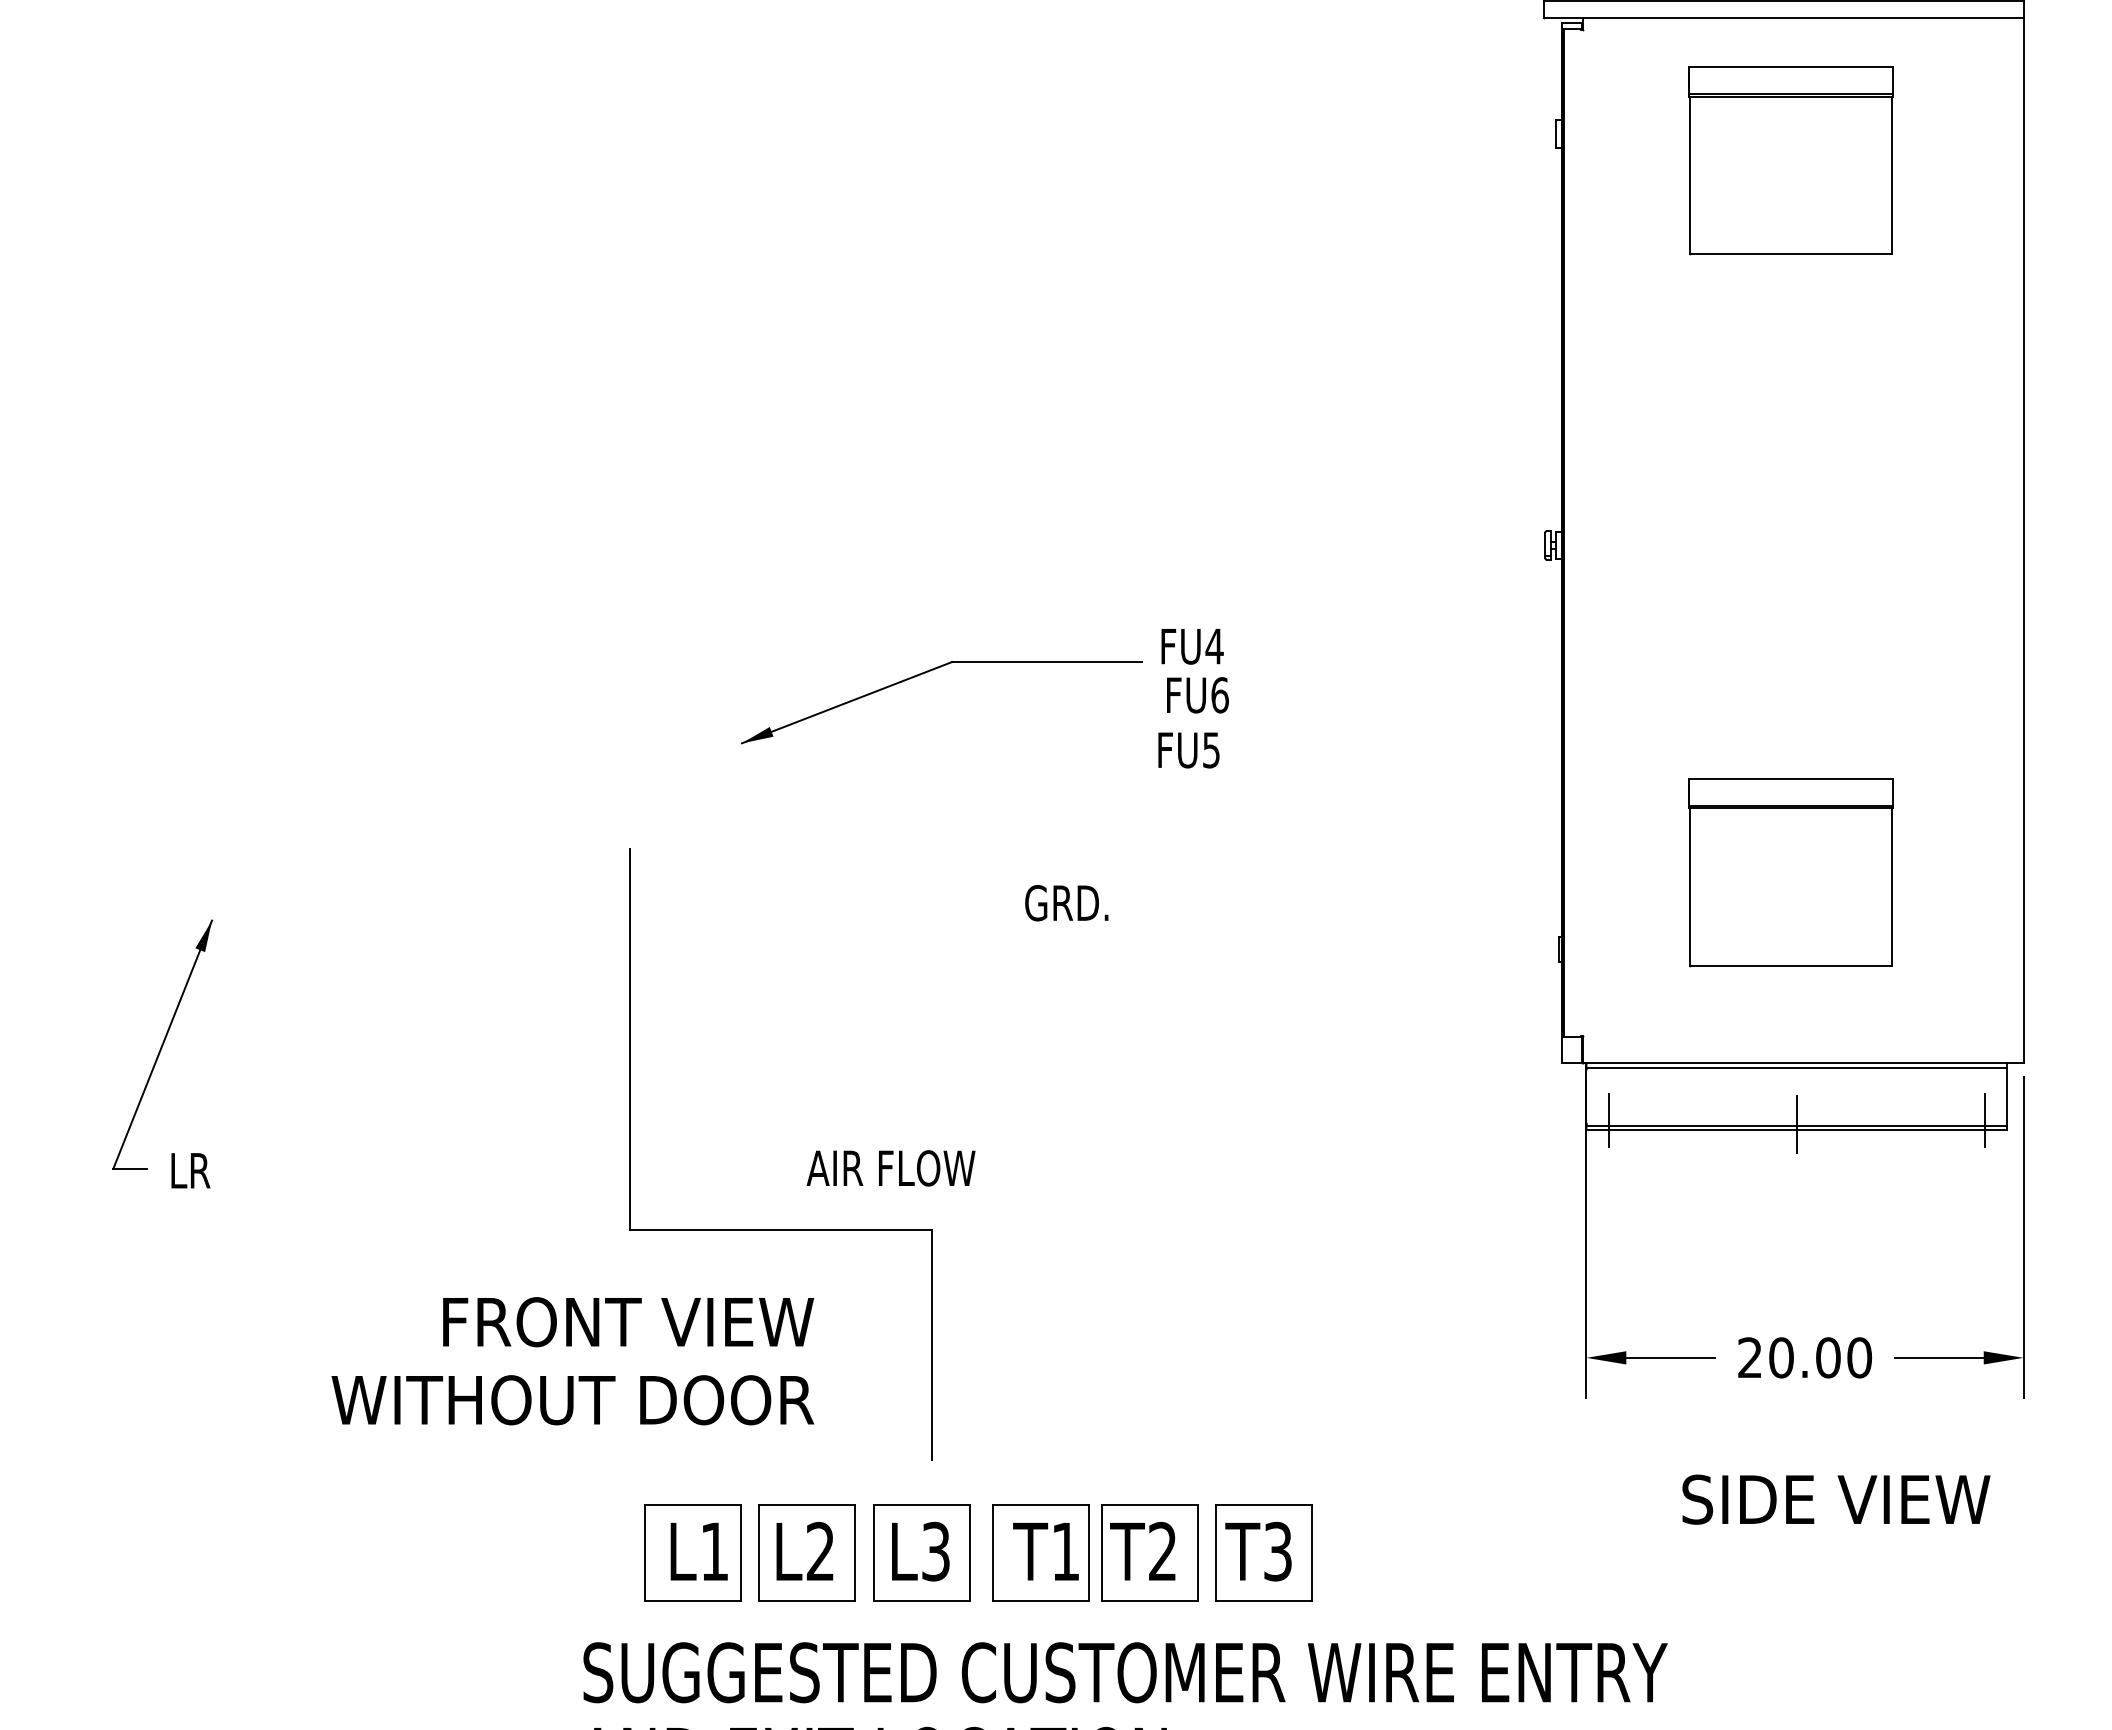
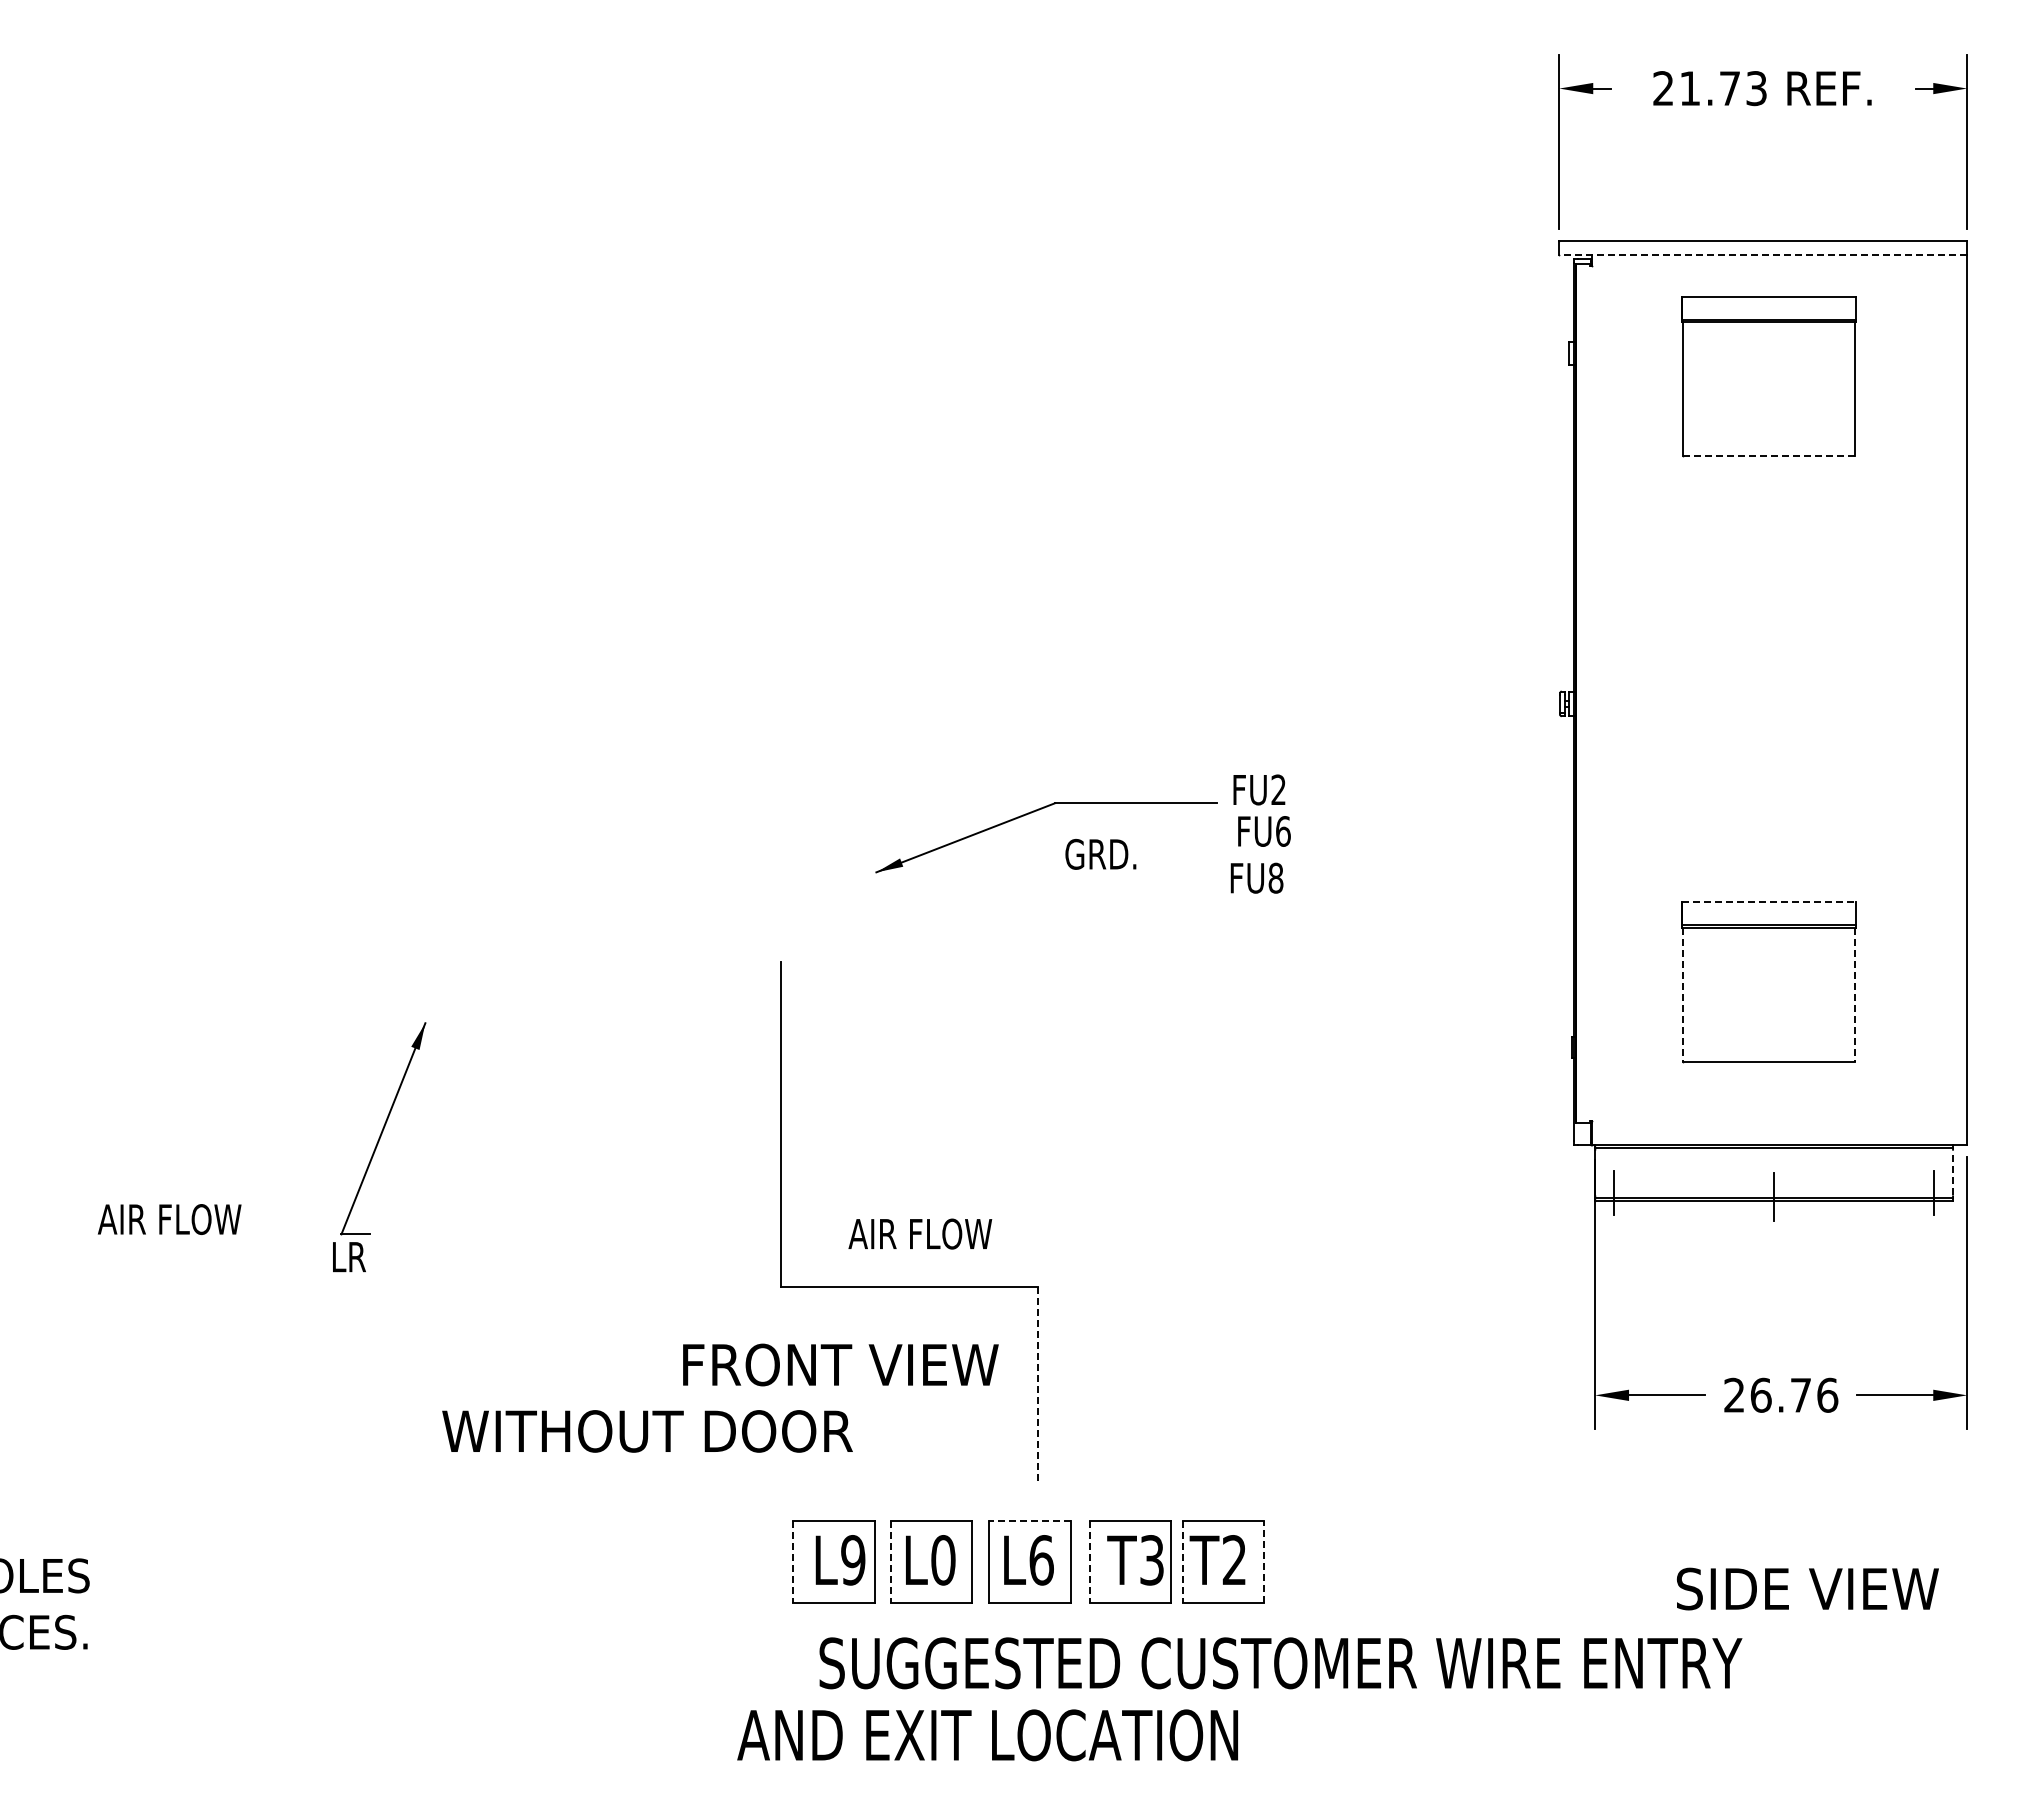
line: (1784, 17) -> (1763, 254), solid -> dashed
line: (1791, 253) -> (1769, 455), solid -> dashed
text: (1214, 645) -> (1278, 789), FU4 -> FU2
text: (1210, 749) -> (1275, 877), FU5 -> FU8
line: (1791, 778) -> (1769, 902), solid -> dashed
line: (1690, 888) -> (1683, 995), solid -> dashed
line: (1892, 888) -> (1855, 995), solid -> dashed
text: (1066, 903) -> (1100, 854), moved
line: (2007, 1096) -> (1953, 1172), solid -> dashed
text: (891, 1167) -> (920, 1233), moved
text: (190, 1171) -> (349, 1257), moved
text: (628, 1321) -> (840, 1364), moved
line: (932, 1345) -> (1038, 1384), solid -> dashed
text: (1820, 1356) -> (1794, 1394), 20.00 -> 26.76
text: (572, 1400) -> (647, 1431), moved
text: (1835, 1499) -> (1807, 1588), moved
line: (921, 1504) -> (1029, 1520), solid -> dashed
text: (715, 1551) -> (853, 1560), L1 -> L9
text: (820, 1551) -> (943, 1560), L2 -> L0
text: (935, 1551) -> (1041, 1560), L3 -> L6
text: (1065, 1551) -> (1151, 1560), T1 -> T3
line: (644, 1553) -> (793, 1561), solid -> dashed
line: (758, 1553) -> (890, 1561), solid -> dashed
line: (992, 1553) -> (1089, 1561), solid -> dashed
line: (1101, 1553) -> (1182, 1561), solid -> dashed
line: (1197, 1553) -> (1264, 1561), solid -> dashed
part: (1263, 1553) -> (1320, 1561), removed
text: (1125, 1672) -> (1280, 1663), moved

